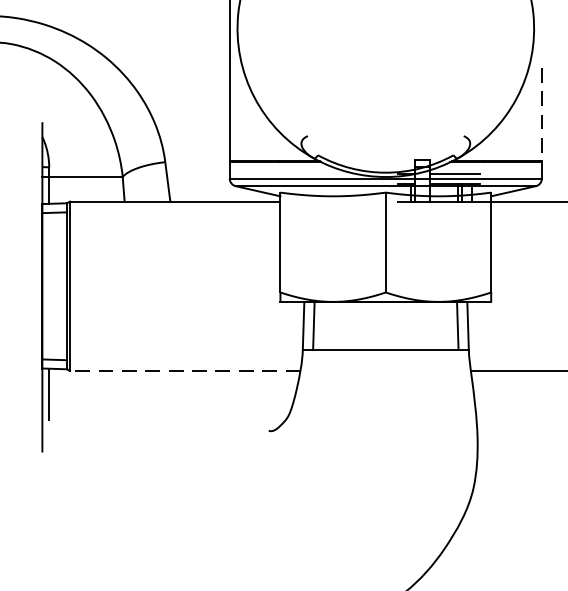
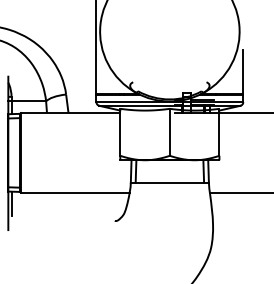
line: (542, 115) -> (243, 72), dashed -> solid
line: (185, 370) -> (75, 192), dashed -> solid

